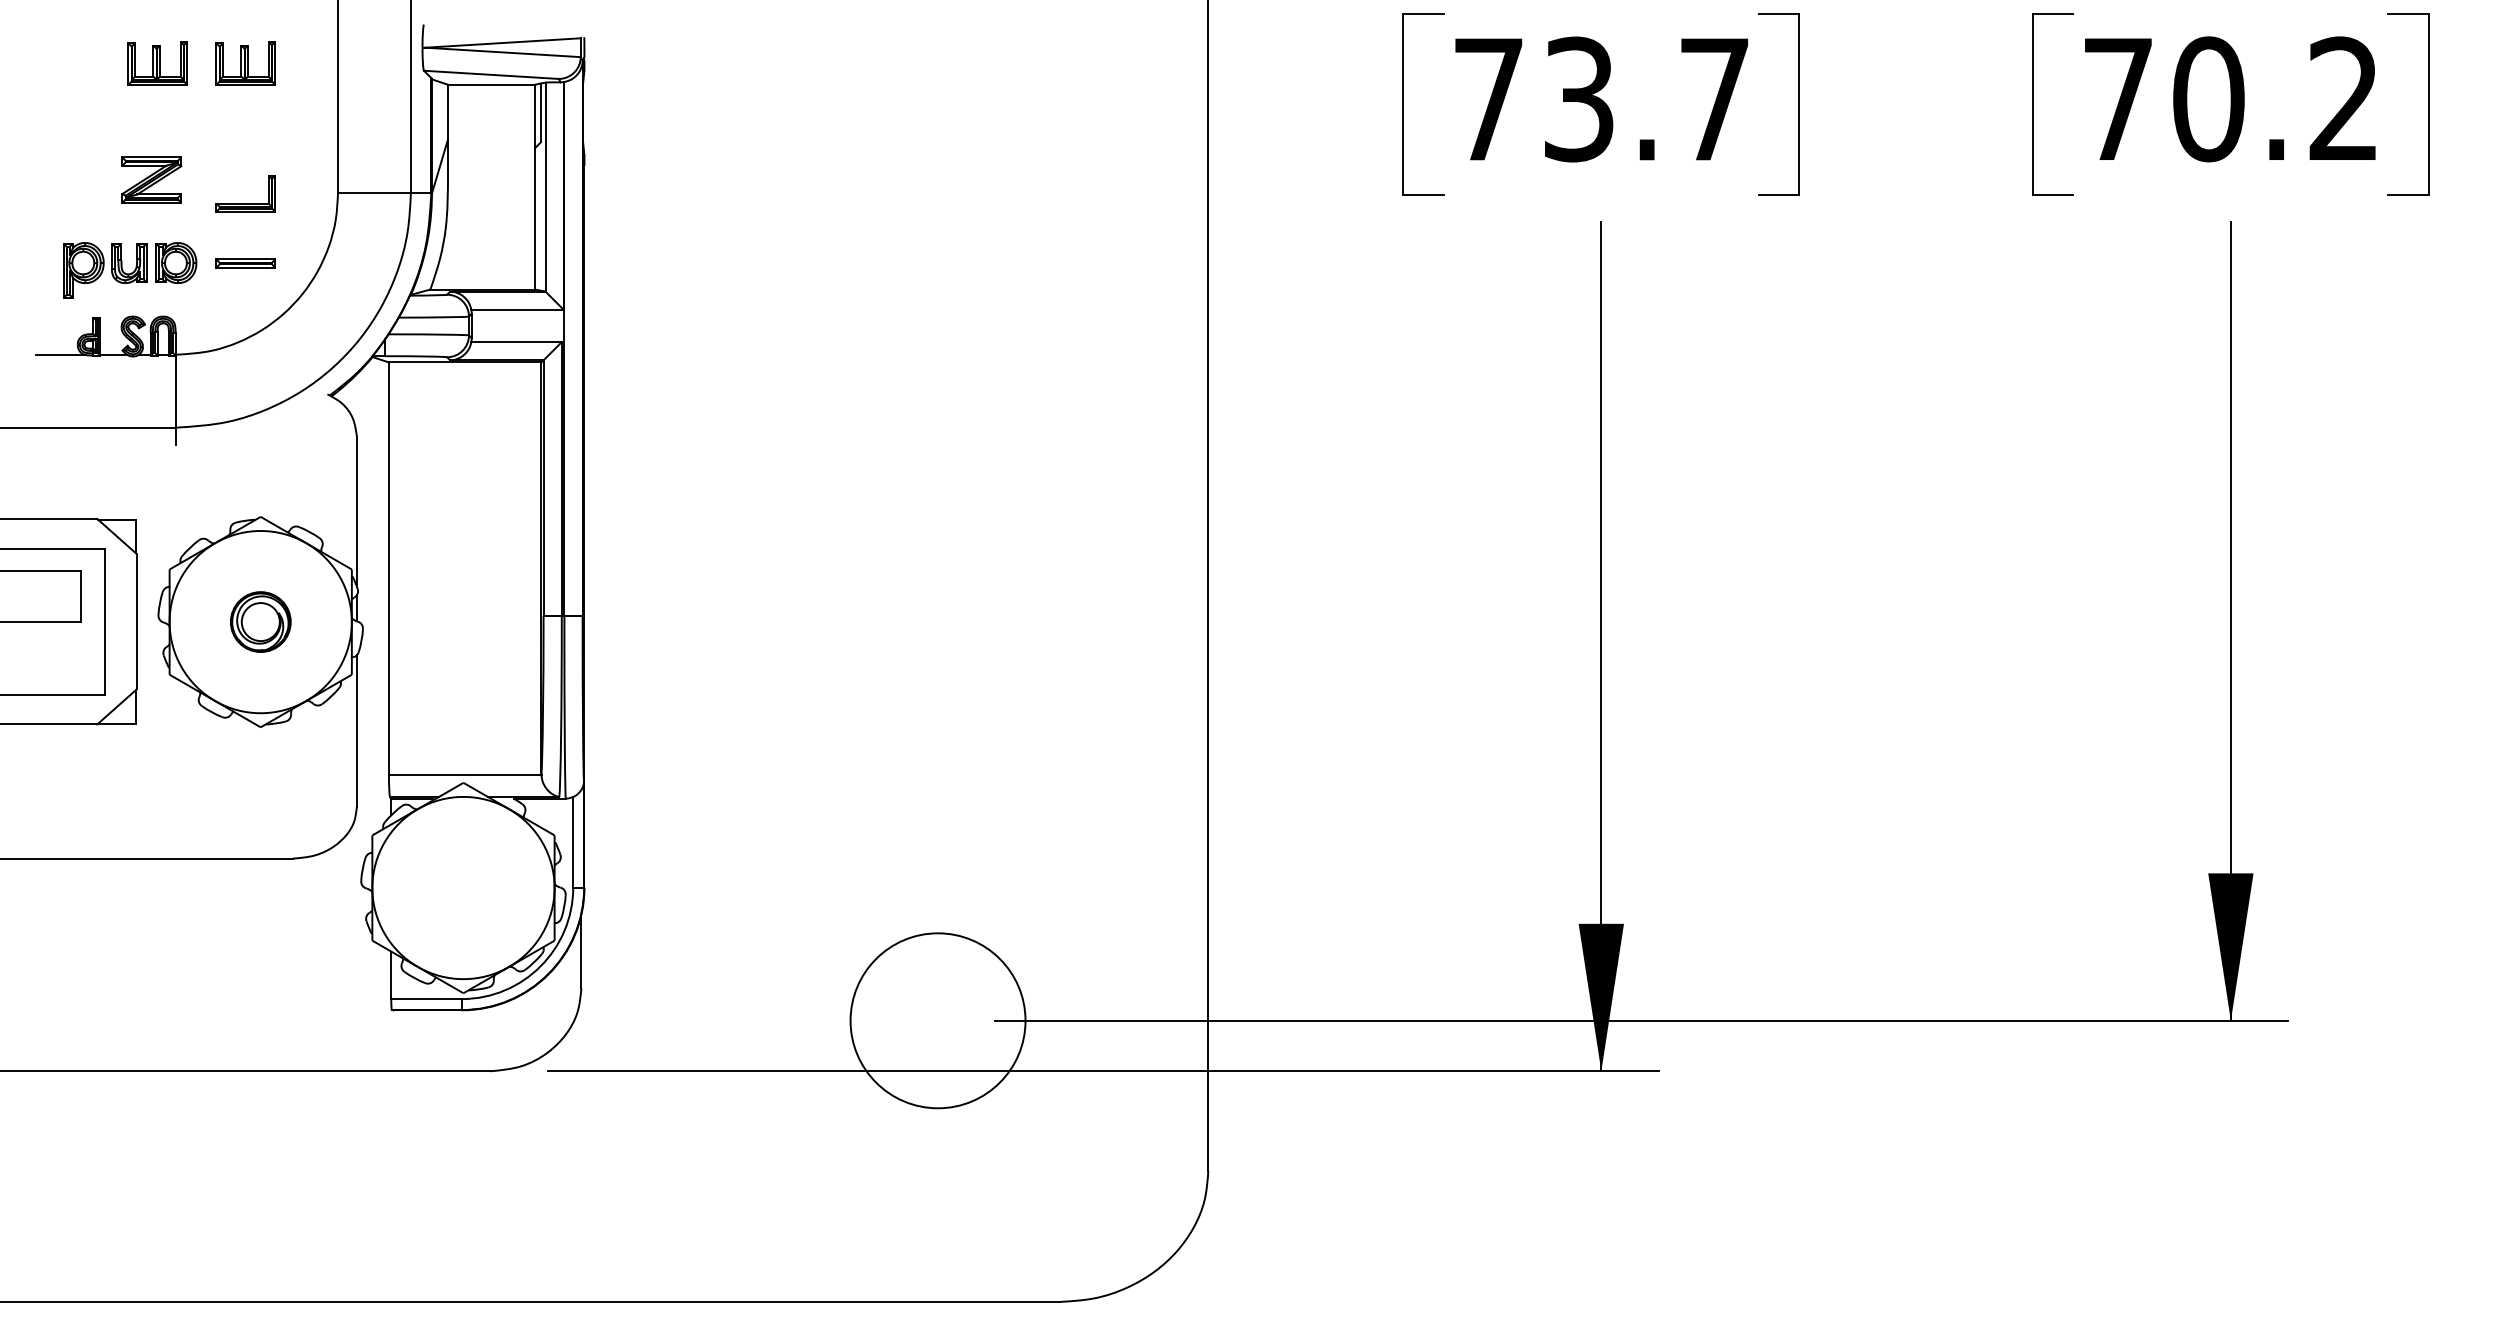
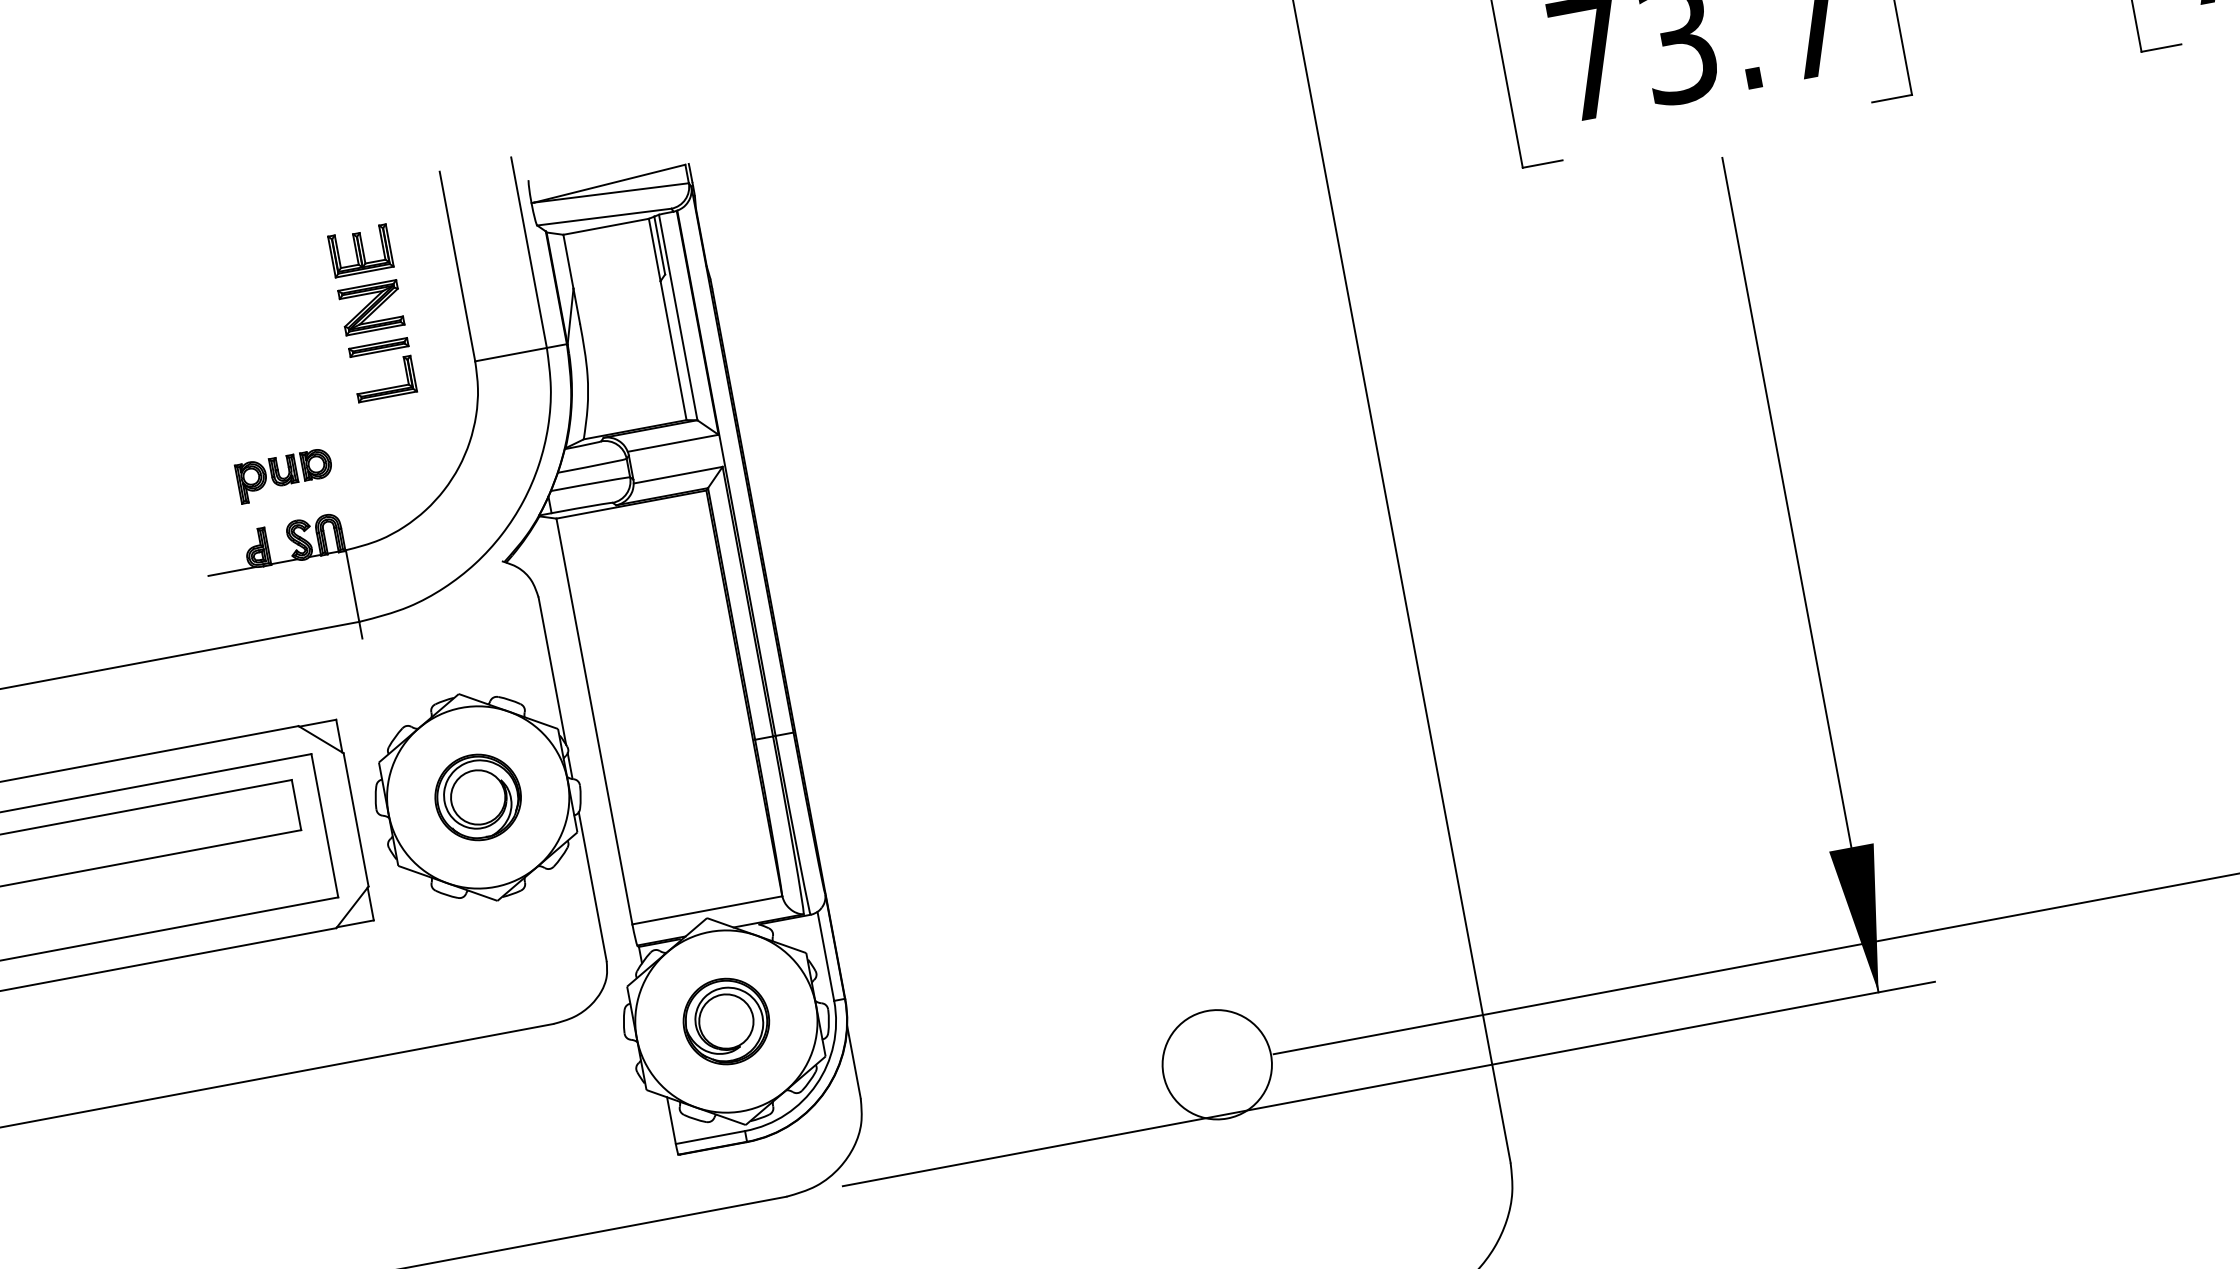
part: (157, 63) -> (273, 267), removed
part: (151, 179) -> (370, 307), moved
part: (245, 263) -> (378, 347), moved
part: (130, 269) -> (285, 474), size x0.71
part: (260, 621) -> (477, 796), size x1.43
part: (463, 887) -> (726, 1021), added
circle: (937, 1020) -> (1216, 1064), size x0.62

